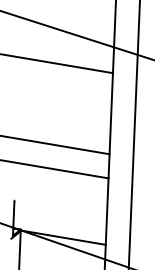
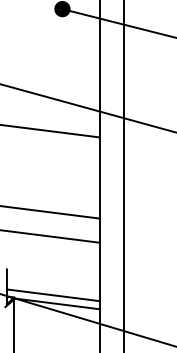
line: (58, 229) -> (52, 295), added

